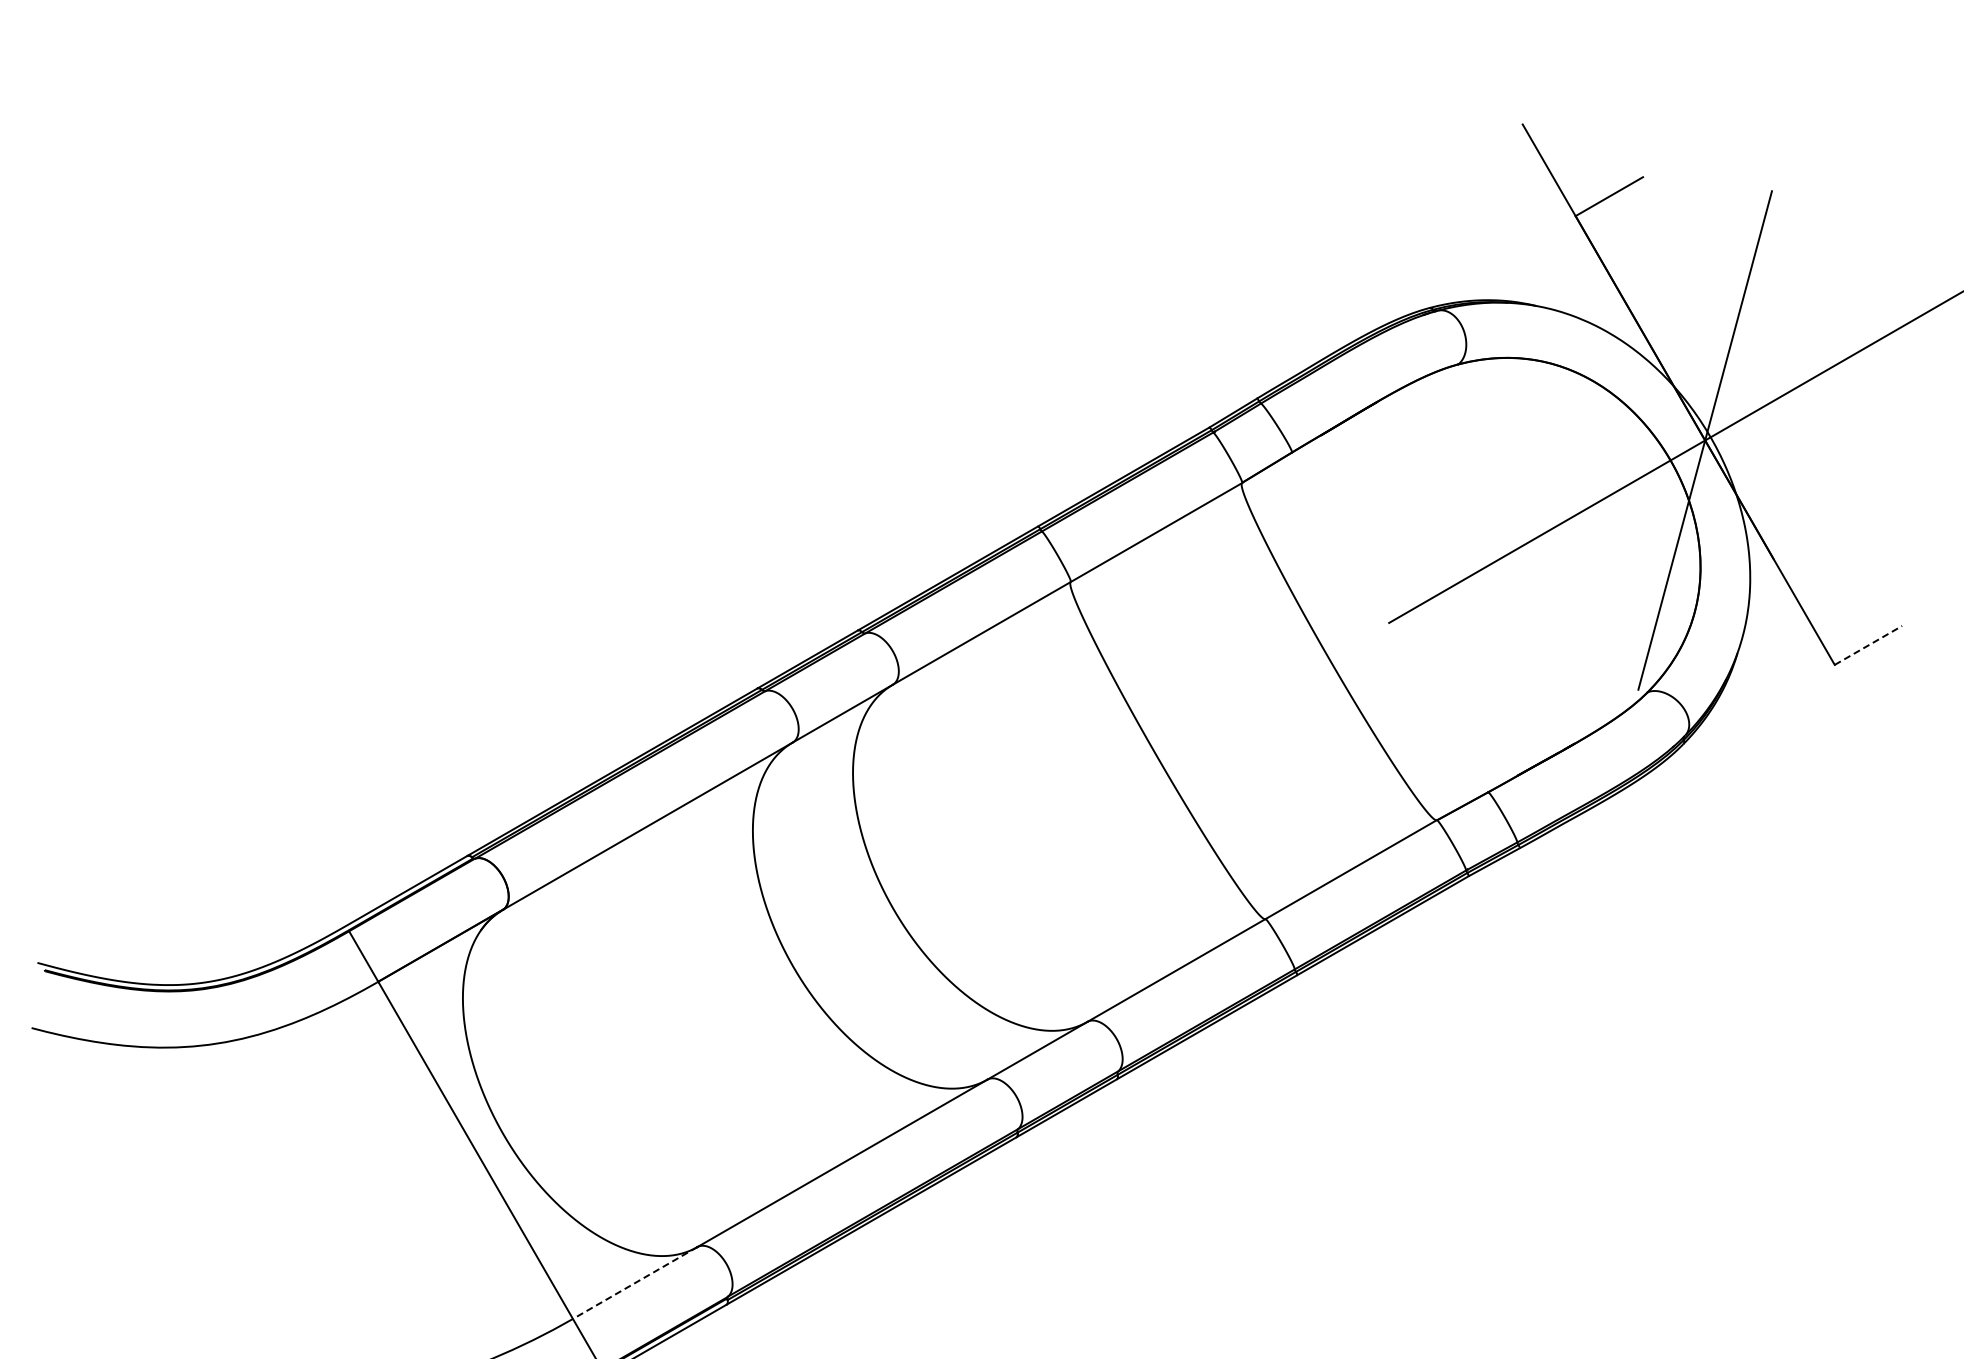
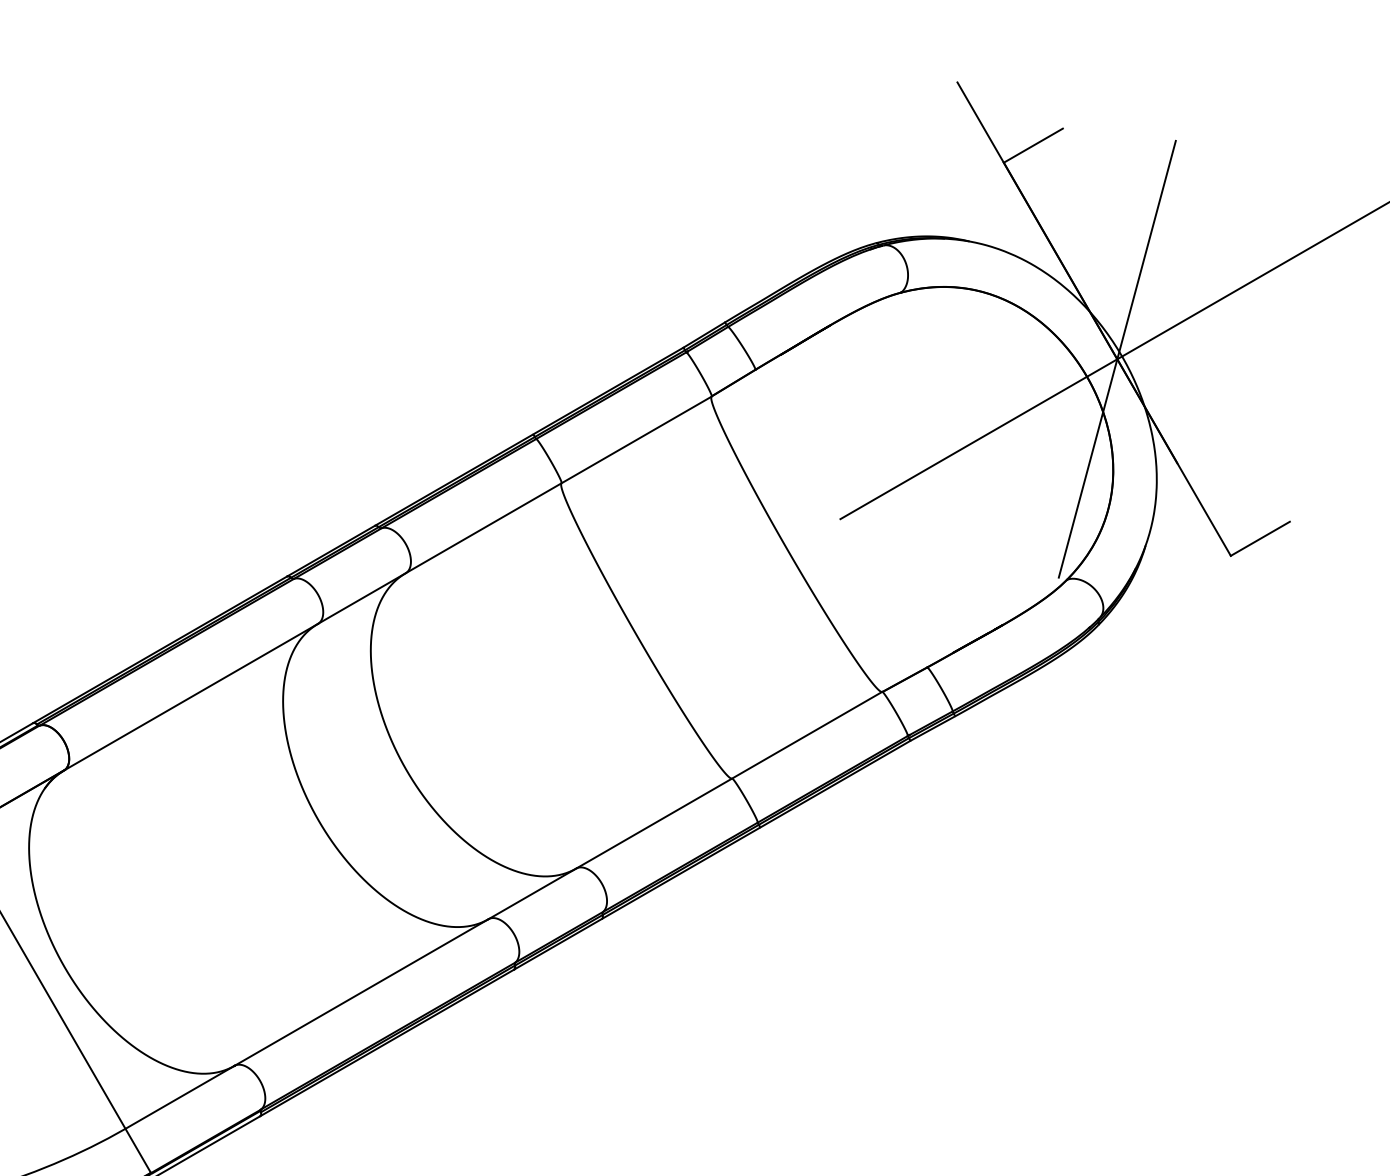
line: (1868, 645) -> (1260, 538), dashed -> solid
line: (635, 1283) -> (180, 1097), dashed -> solid

